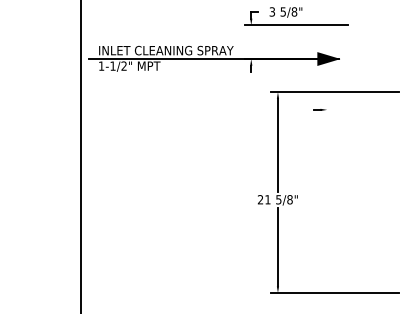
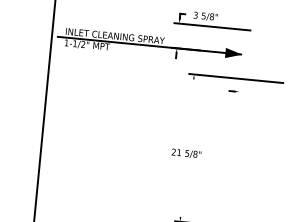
line: (319, 109) -> (233, 91), moved
line: (277, 144) -> (190, 112), removed
line: (277, 246) -> (182, 187), removed

